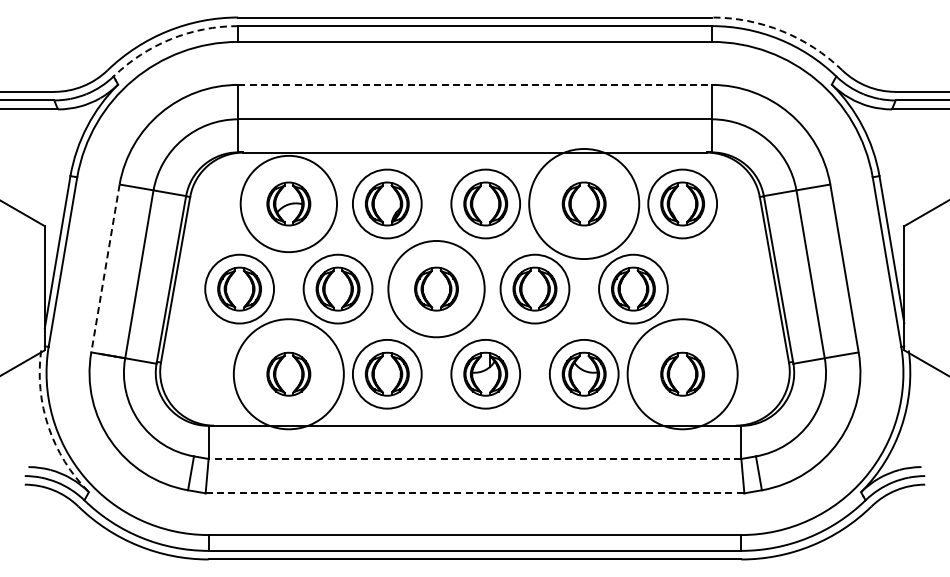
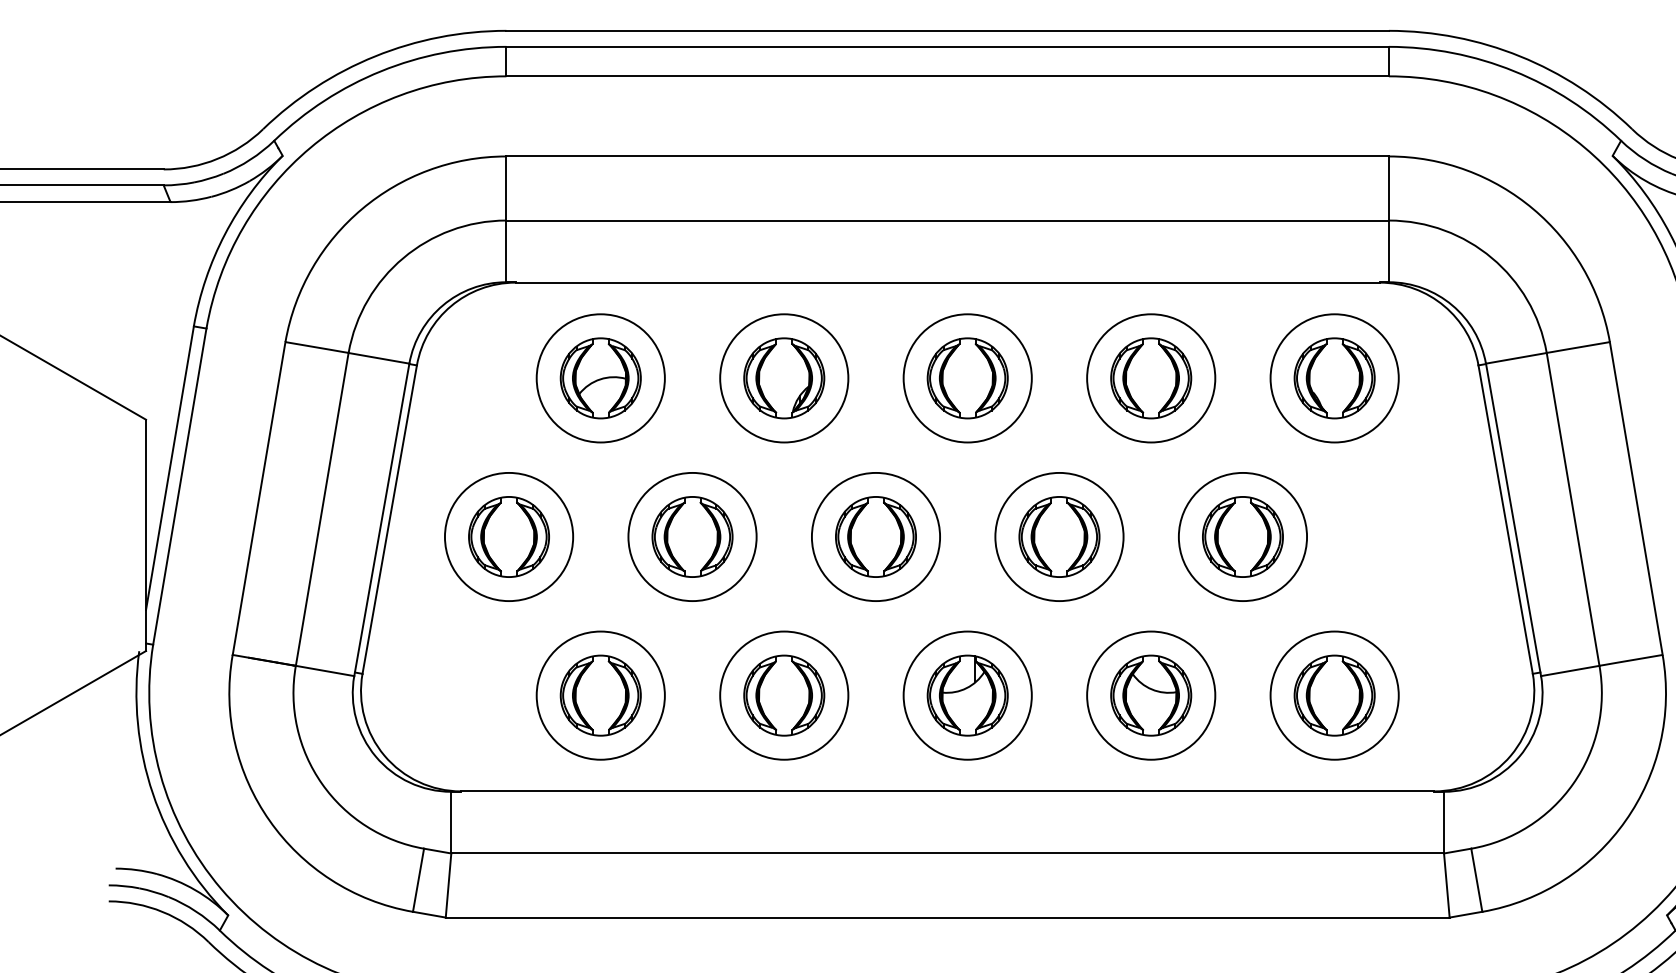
arc: (782, 31) -> (1520, 56), dashed -> solid
arc: (171, 39) -> (382, 71), dashed -> solid
line: (474, 84) -> (946, 155), dashed -> solid
circle: (288, 203) -> (600, 377), size x0.71
circle: (583, 203) -> (1149, 377), size x0.62
line: (105, 268) -> (259, 498), dashed -> solid
circle: (436, 288) -> (875, 535), size x0.71
circle: (288, 373) -> (600, 694), size x0.62
circle: (682, 373) -> (1334, 694), size x0.62
arc: (48, 426) -> (152, 792), dashed -> solid
line: (474, 458) -> (946, 852), dashed -> solid
line: (475, 493) -> (948, 917), dashed -> solid

